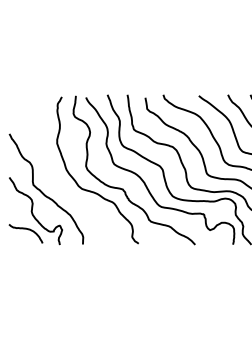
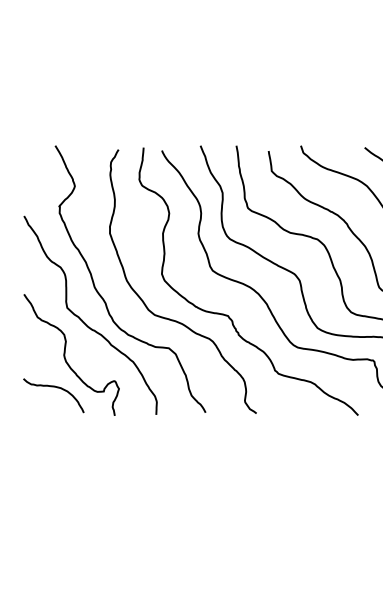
curve: (54, 179) -> (105, 298), added

